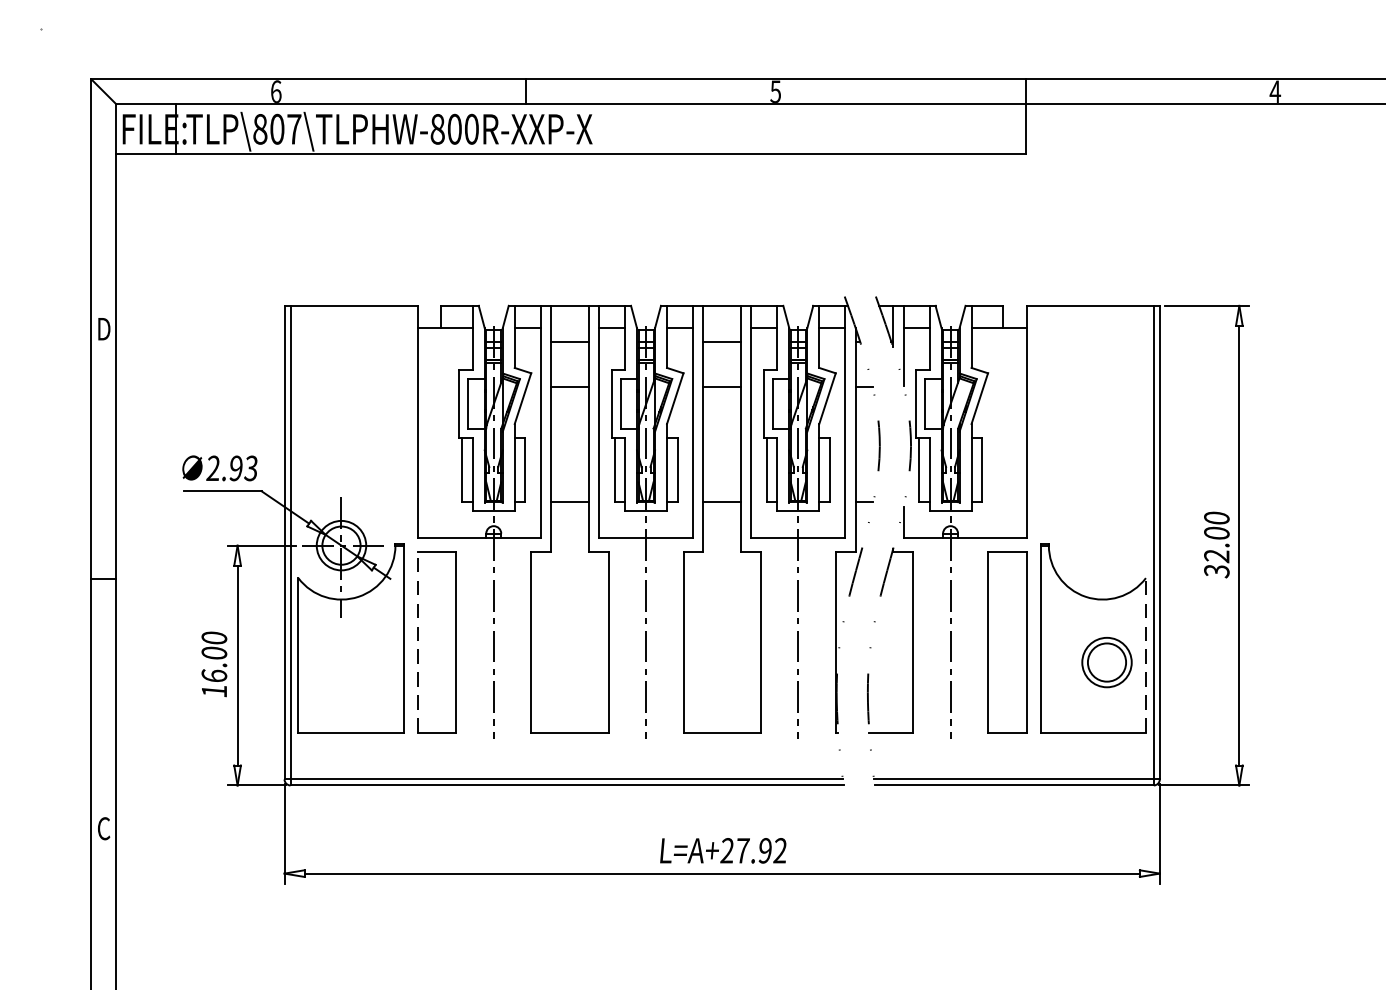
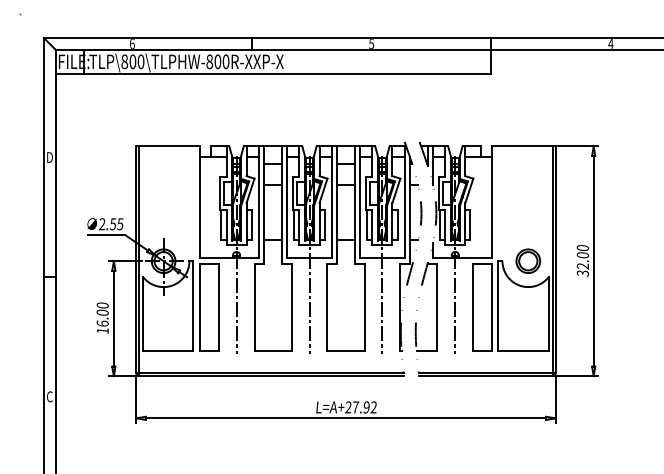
text: (293, 128) -> (140, 61), TLP\807\TLPHW-800R-XXP-X -> TLP\800\TLPHW-800R-XXP-X
text: (243, 468) -> (116, 224), 2.93 -> 2.55
line: (418, 642) -> (200, 307), dashed -> solid
line: (1144, 654) -> (548, 313), dashed -> solid
part: (1105, 660) -> (527, 260), moved

